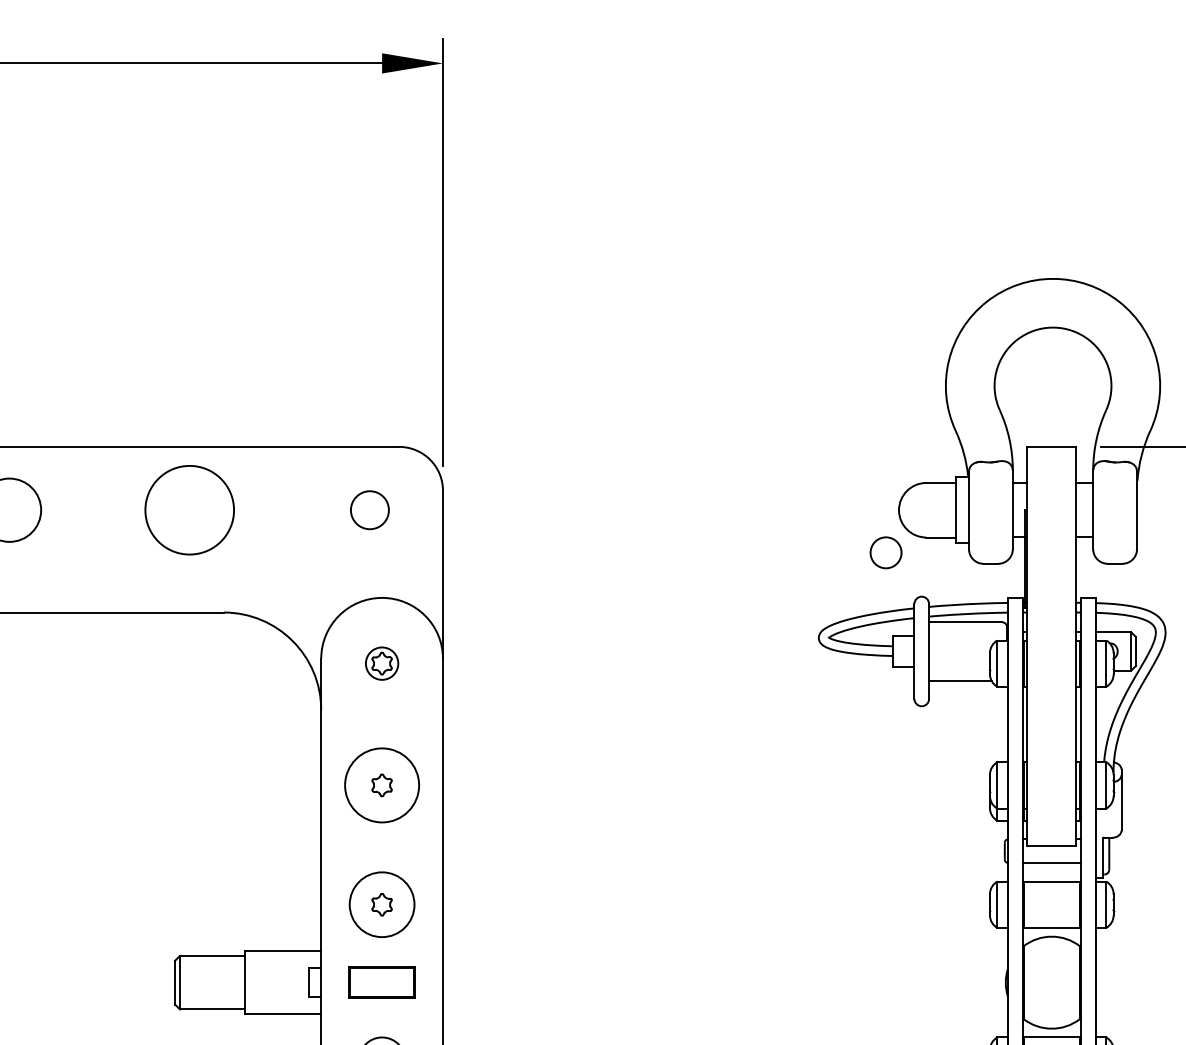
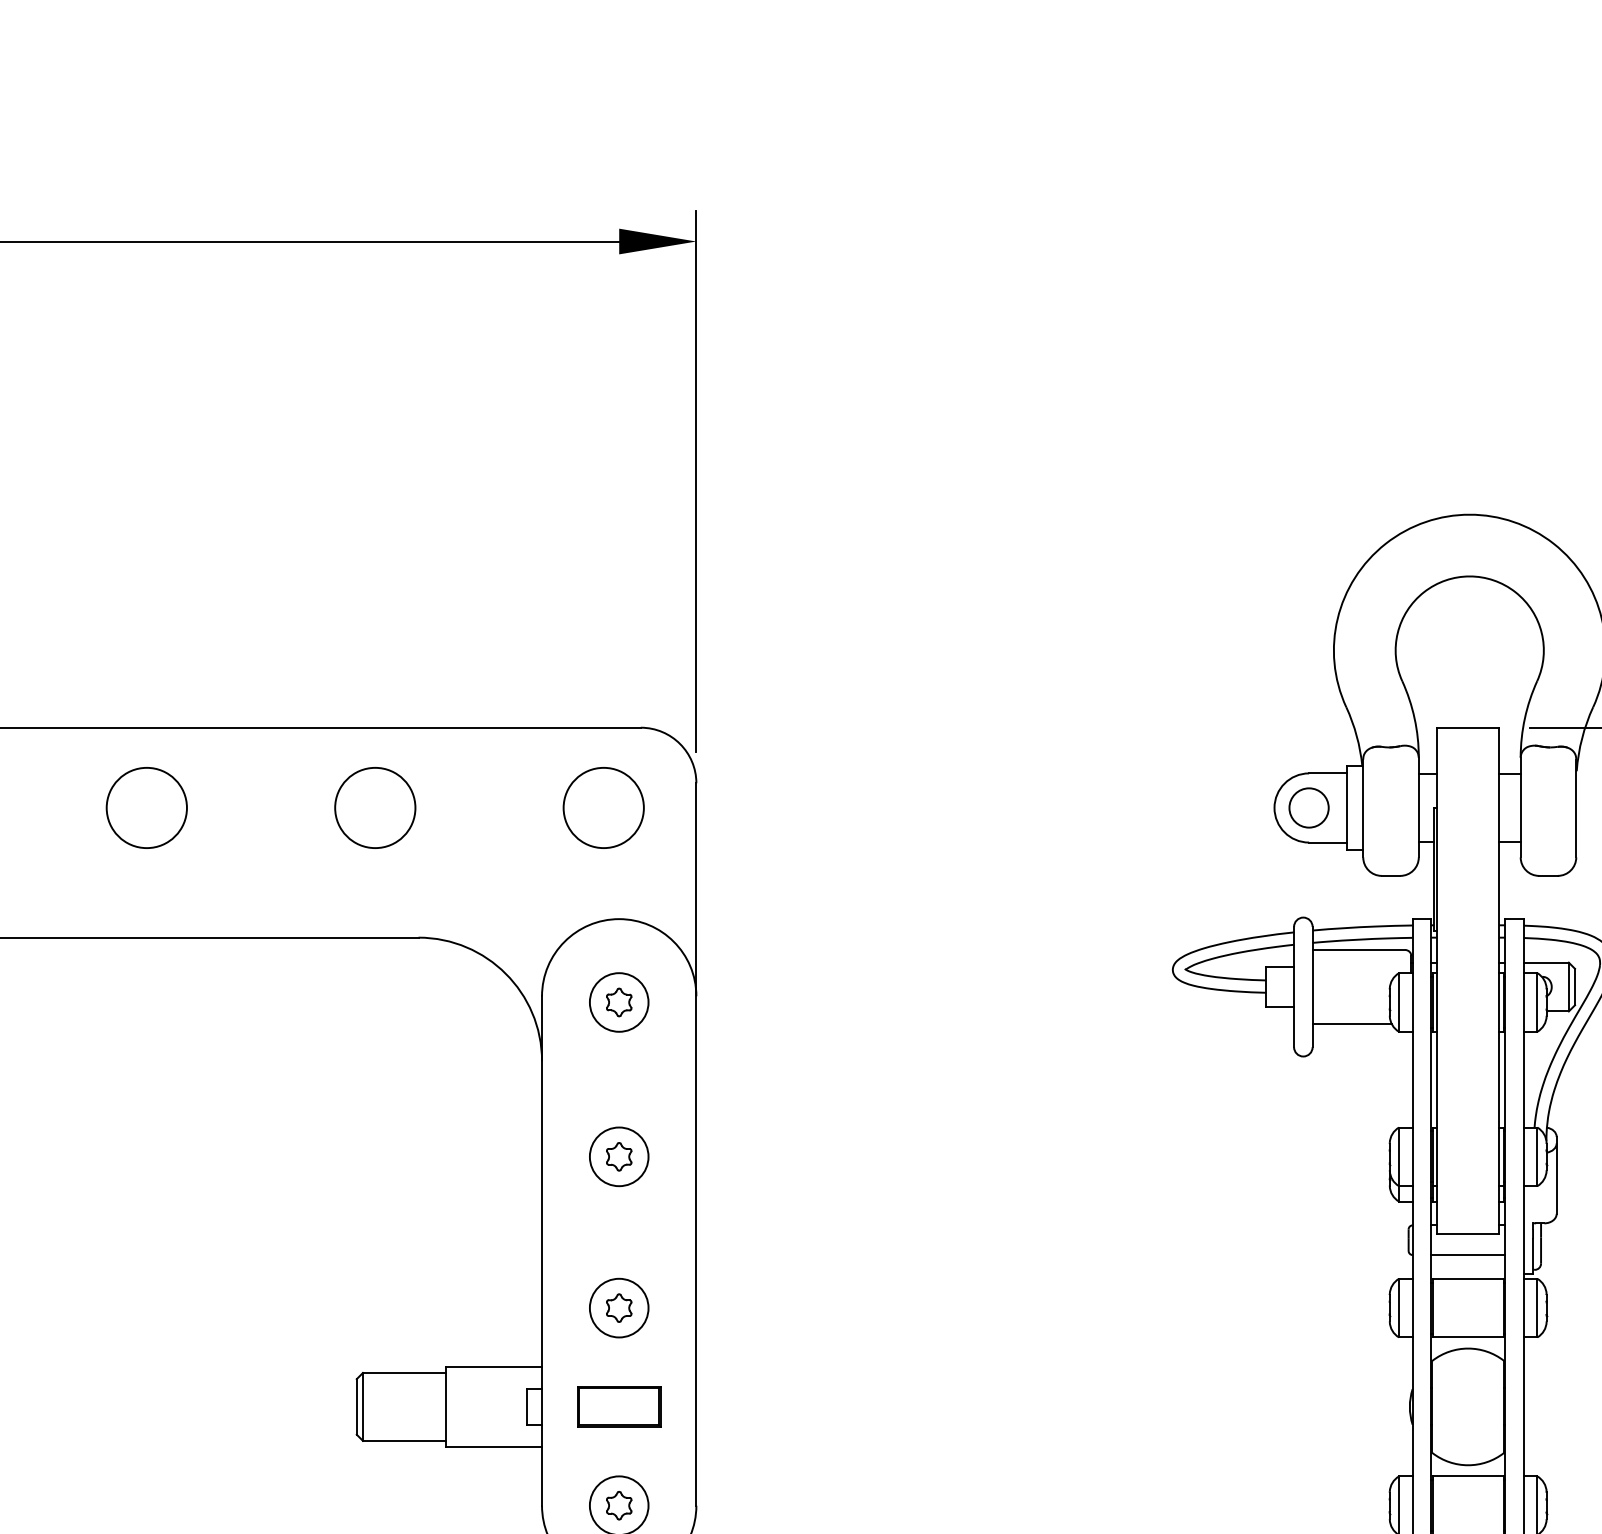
circle: (189, 509) -> (375, 807), size x0.71
circle: (369, 509) -> (603, 807), size x1.67
circle: (885, 552) -> (1308, 807), moved
circle: (381, 663) -> (618, 1002), size x1.43
circle: (381, 785) -> (618, 1156), size x0.62
circle: (381, 904) -> (618, 1307), size x0.71

